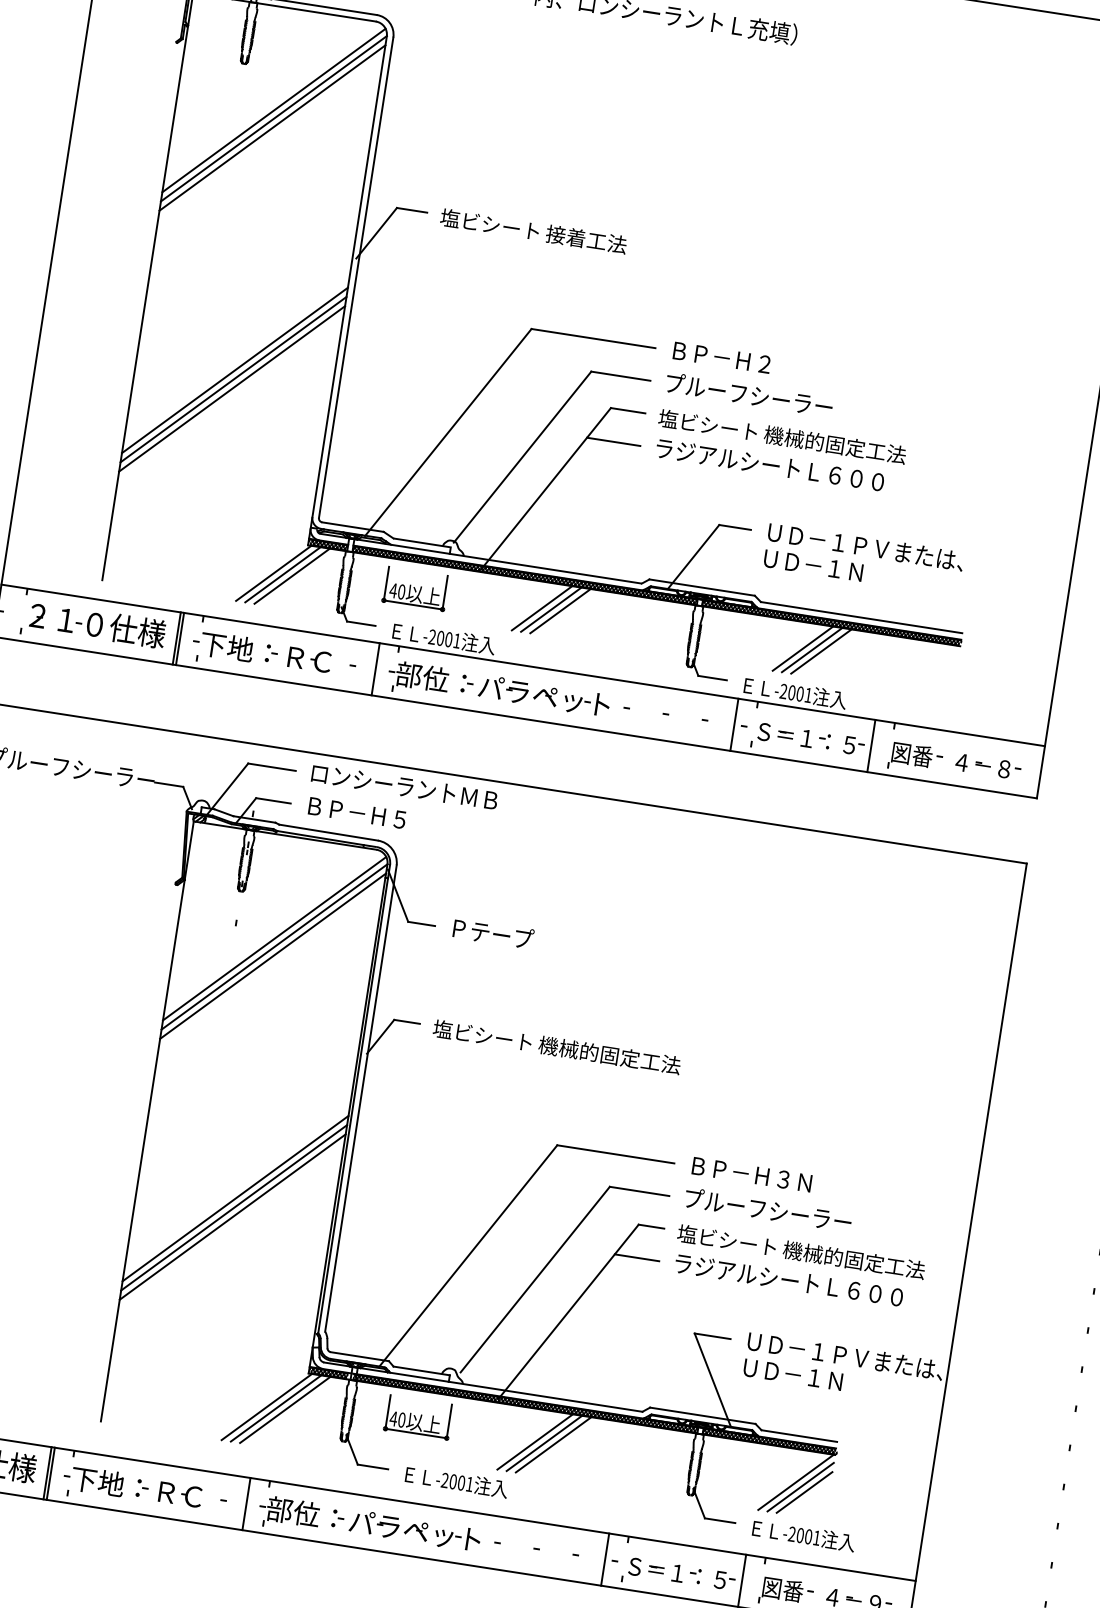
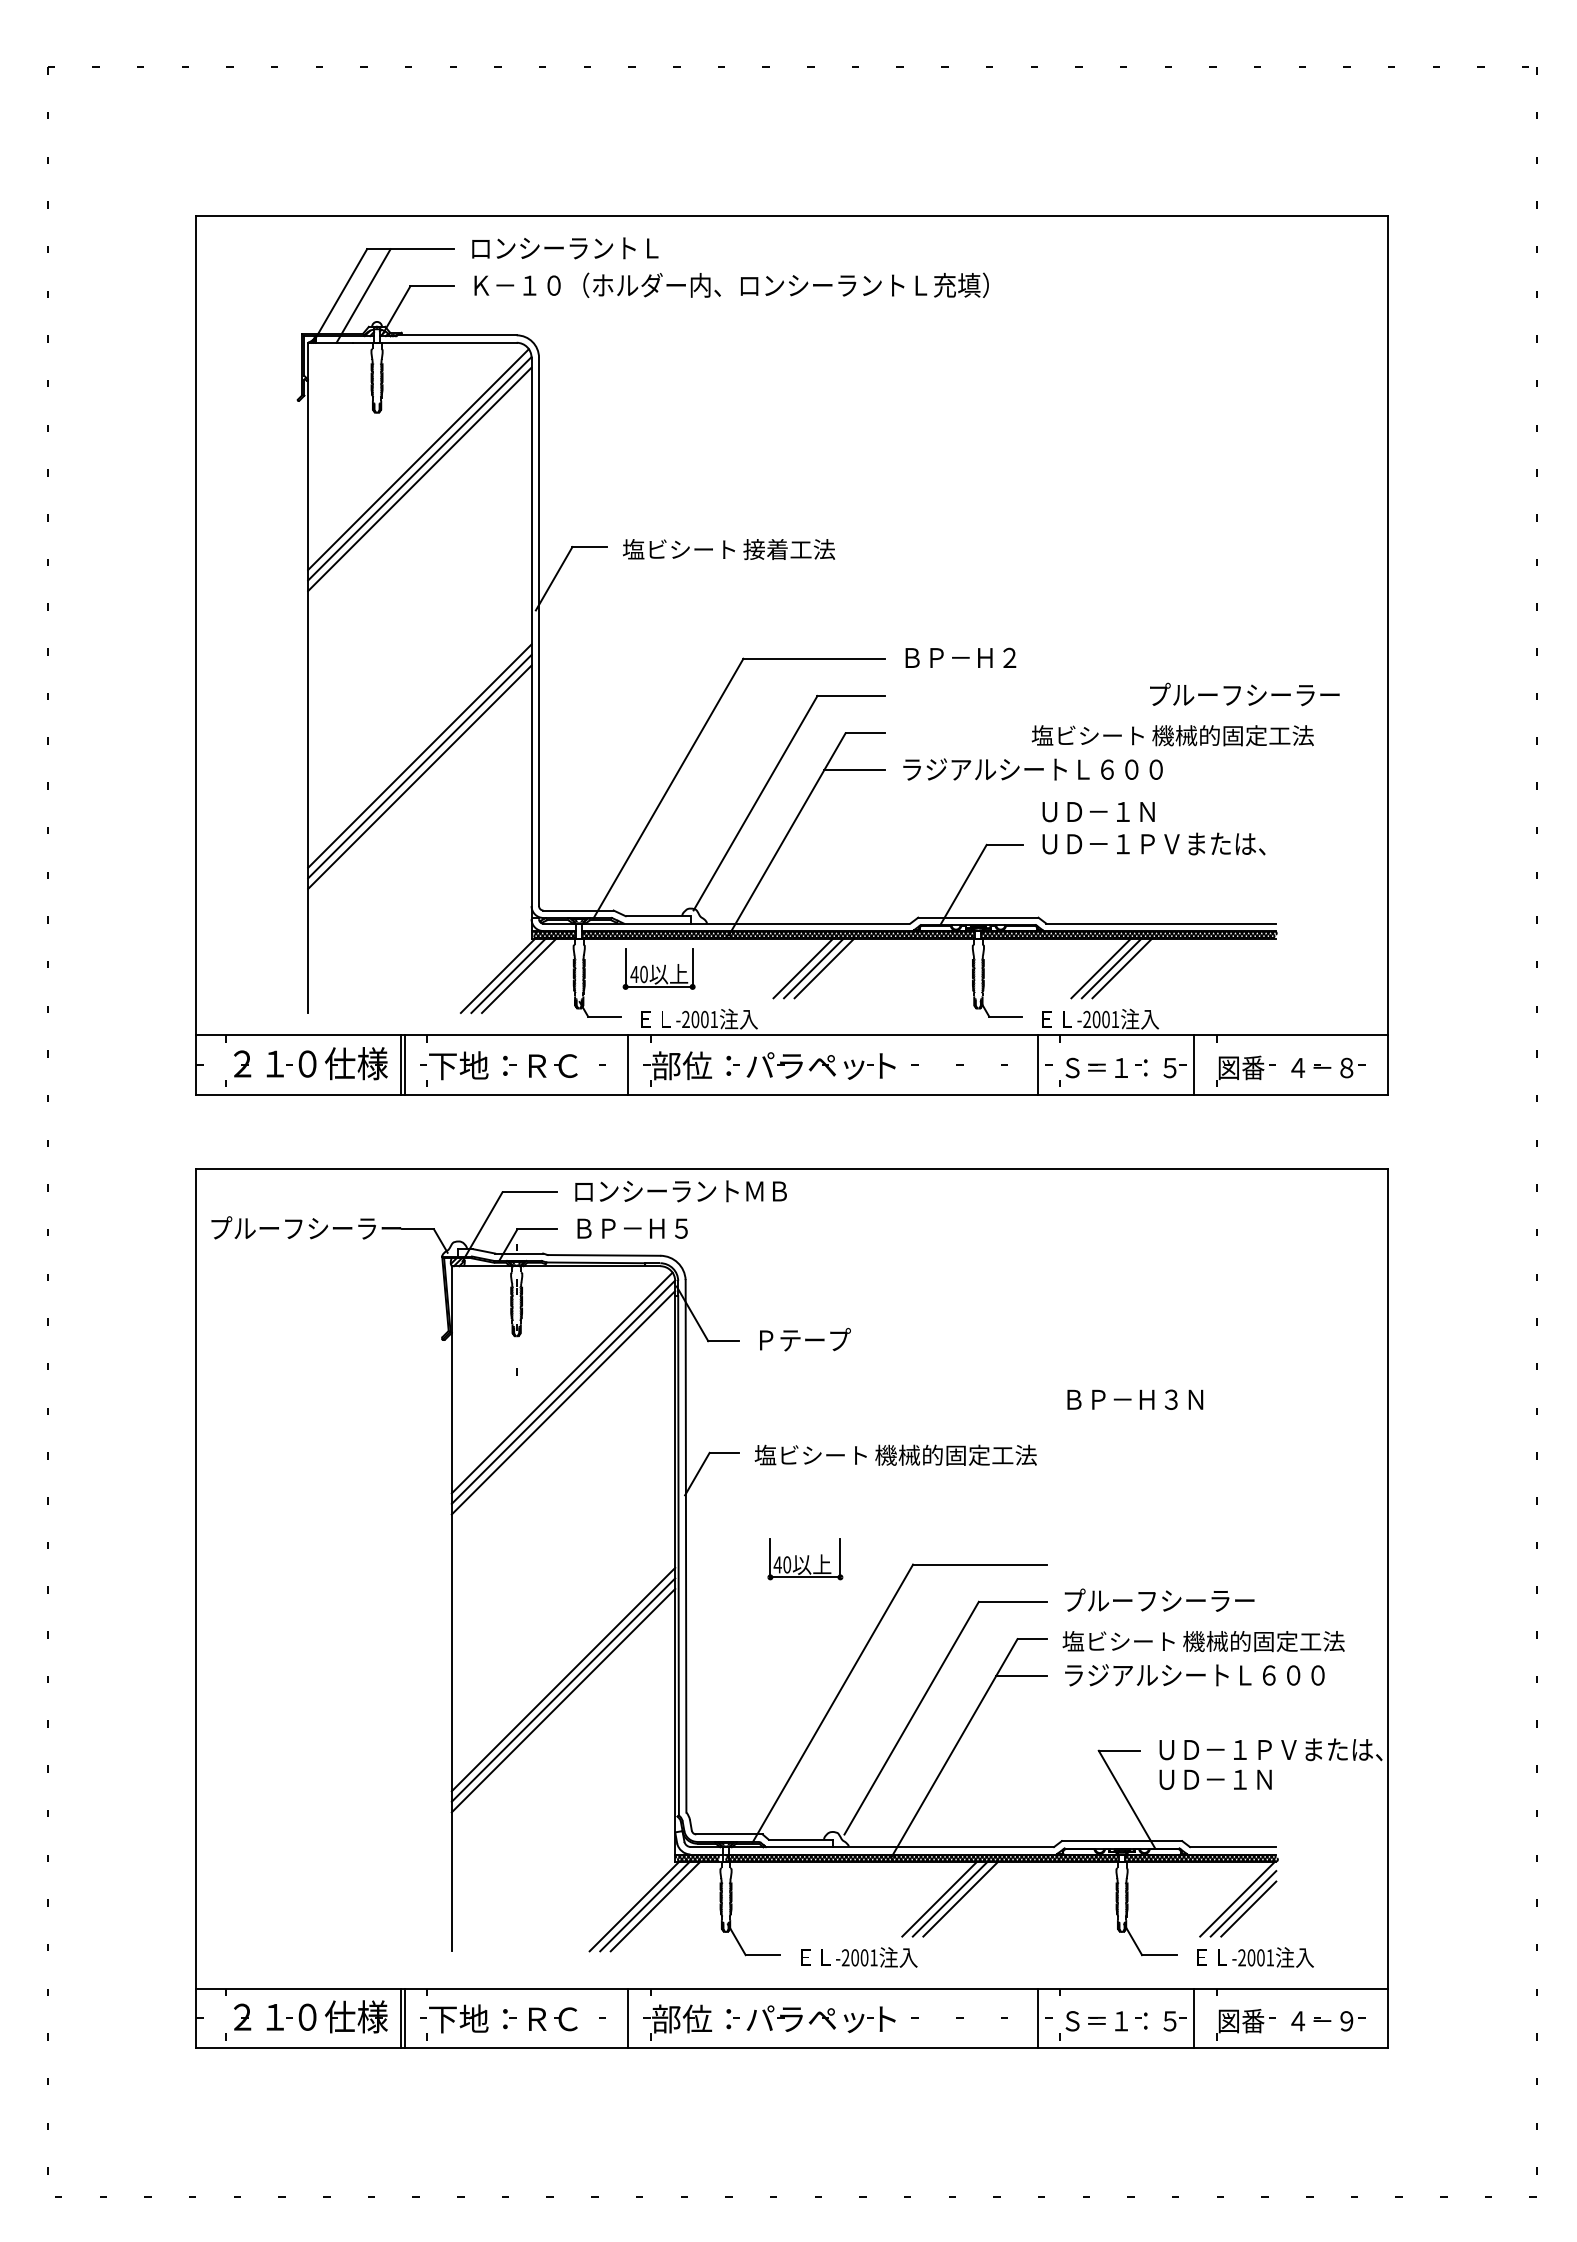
text: (749, 394) -> (1244, 694), moved
text: (782, 436) -> (1172, 735), moved
text: (813, 566) -> (1098, 812), moved
text: (752, 1174) -> (1135, 1399), moved
part: (418, 1417) -> (805, 1559), moved

